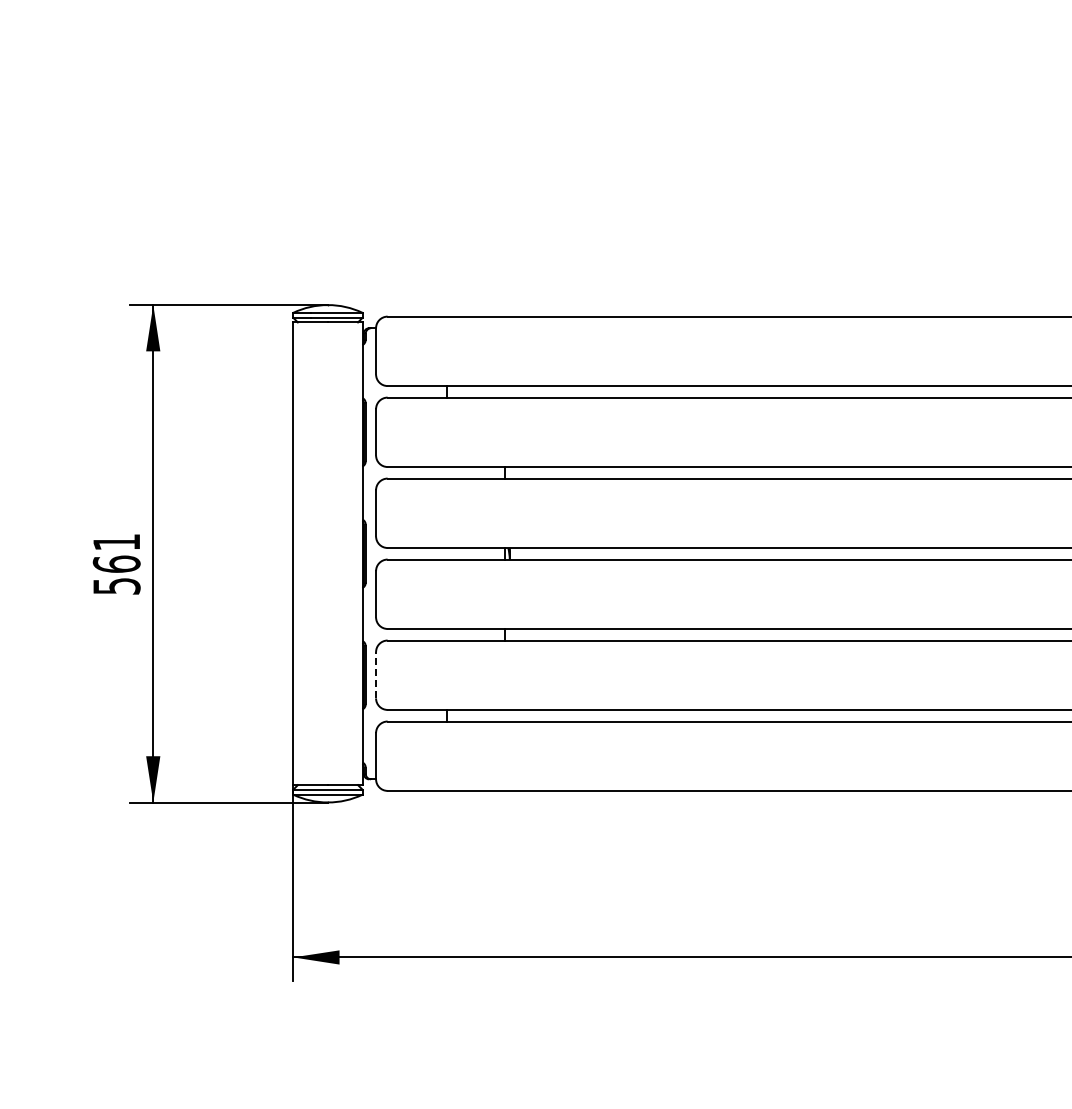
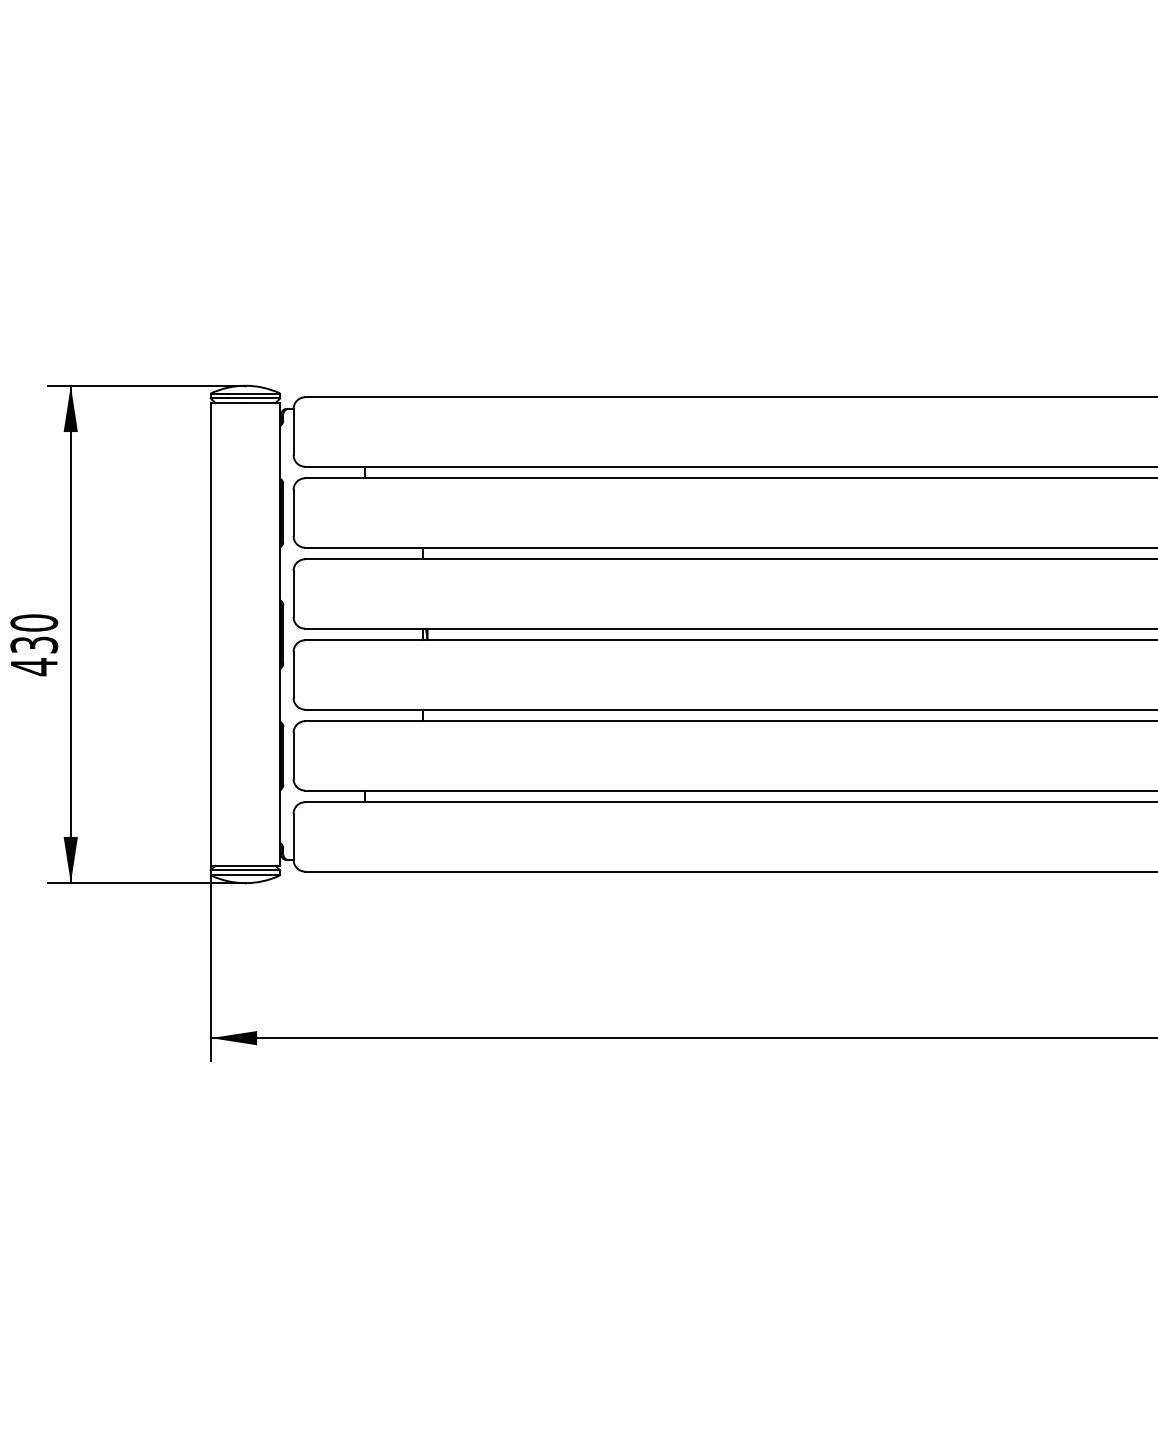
text: (116, 564) -> (34, 645), 561 -> 430
line: (375, 674) -> (293, 755), dashed -> solid

